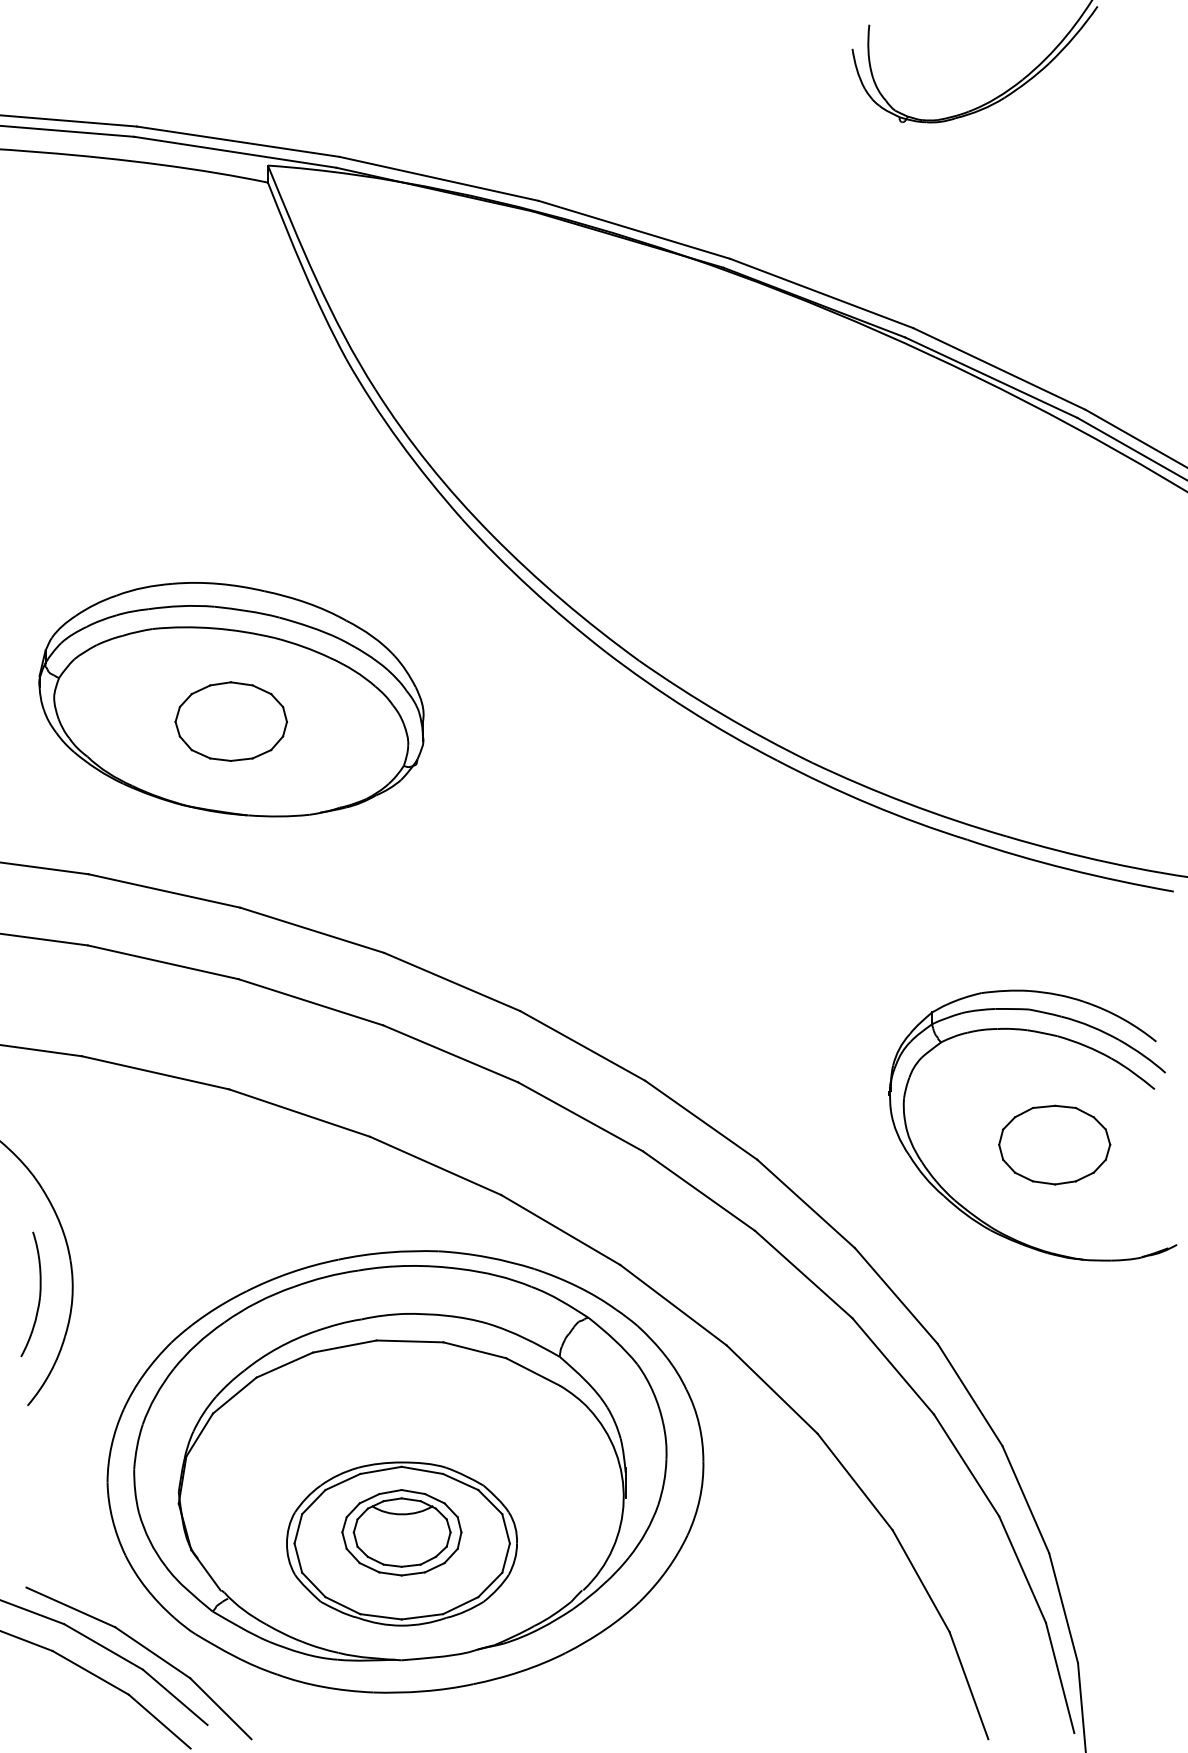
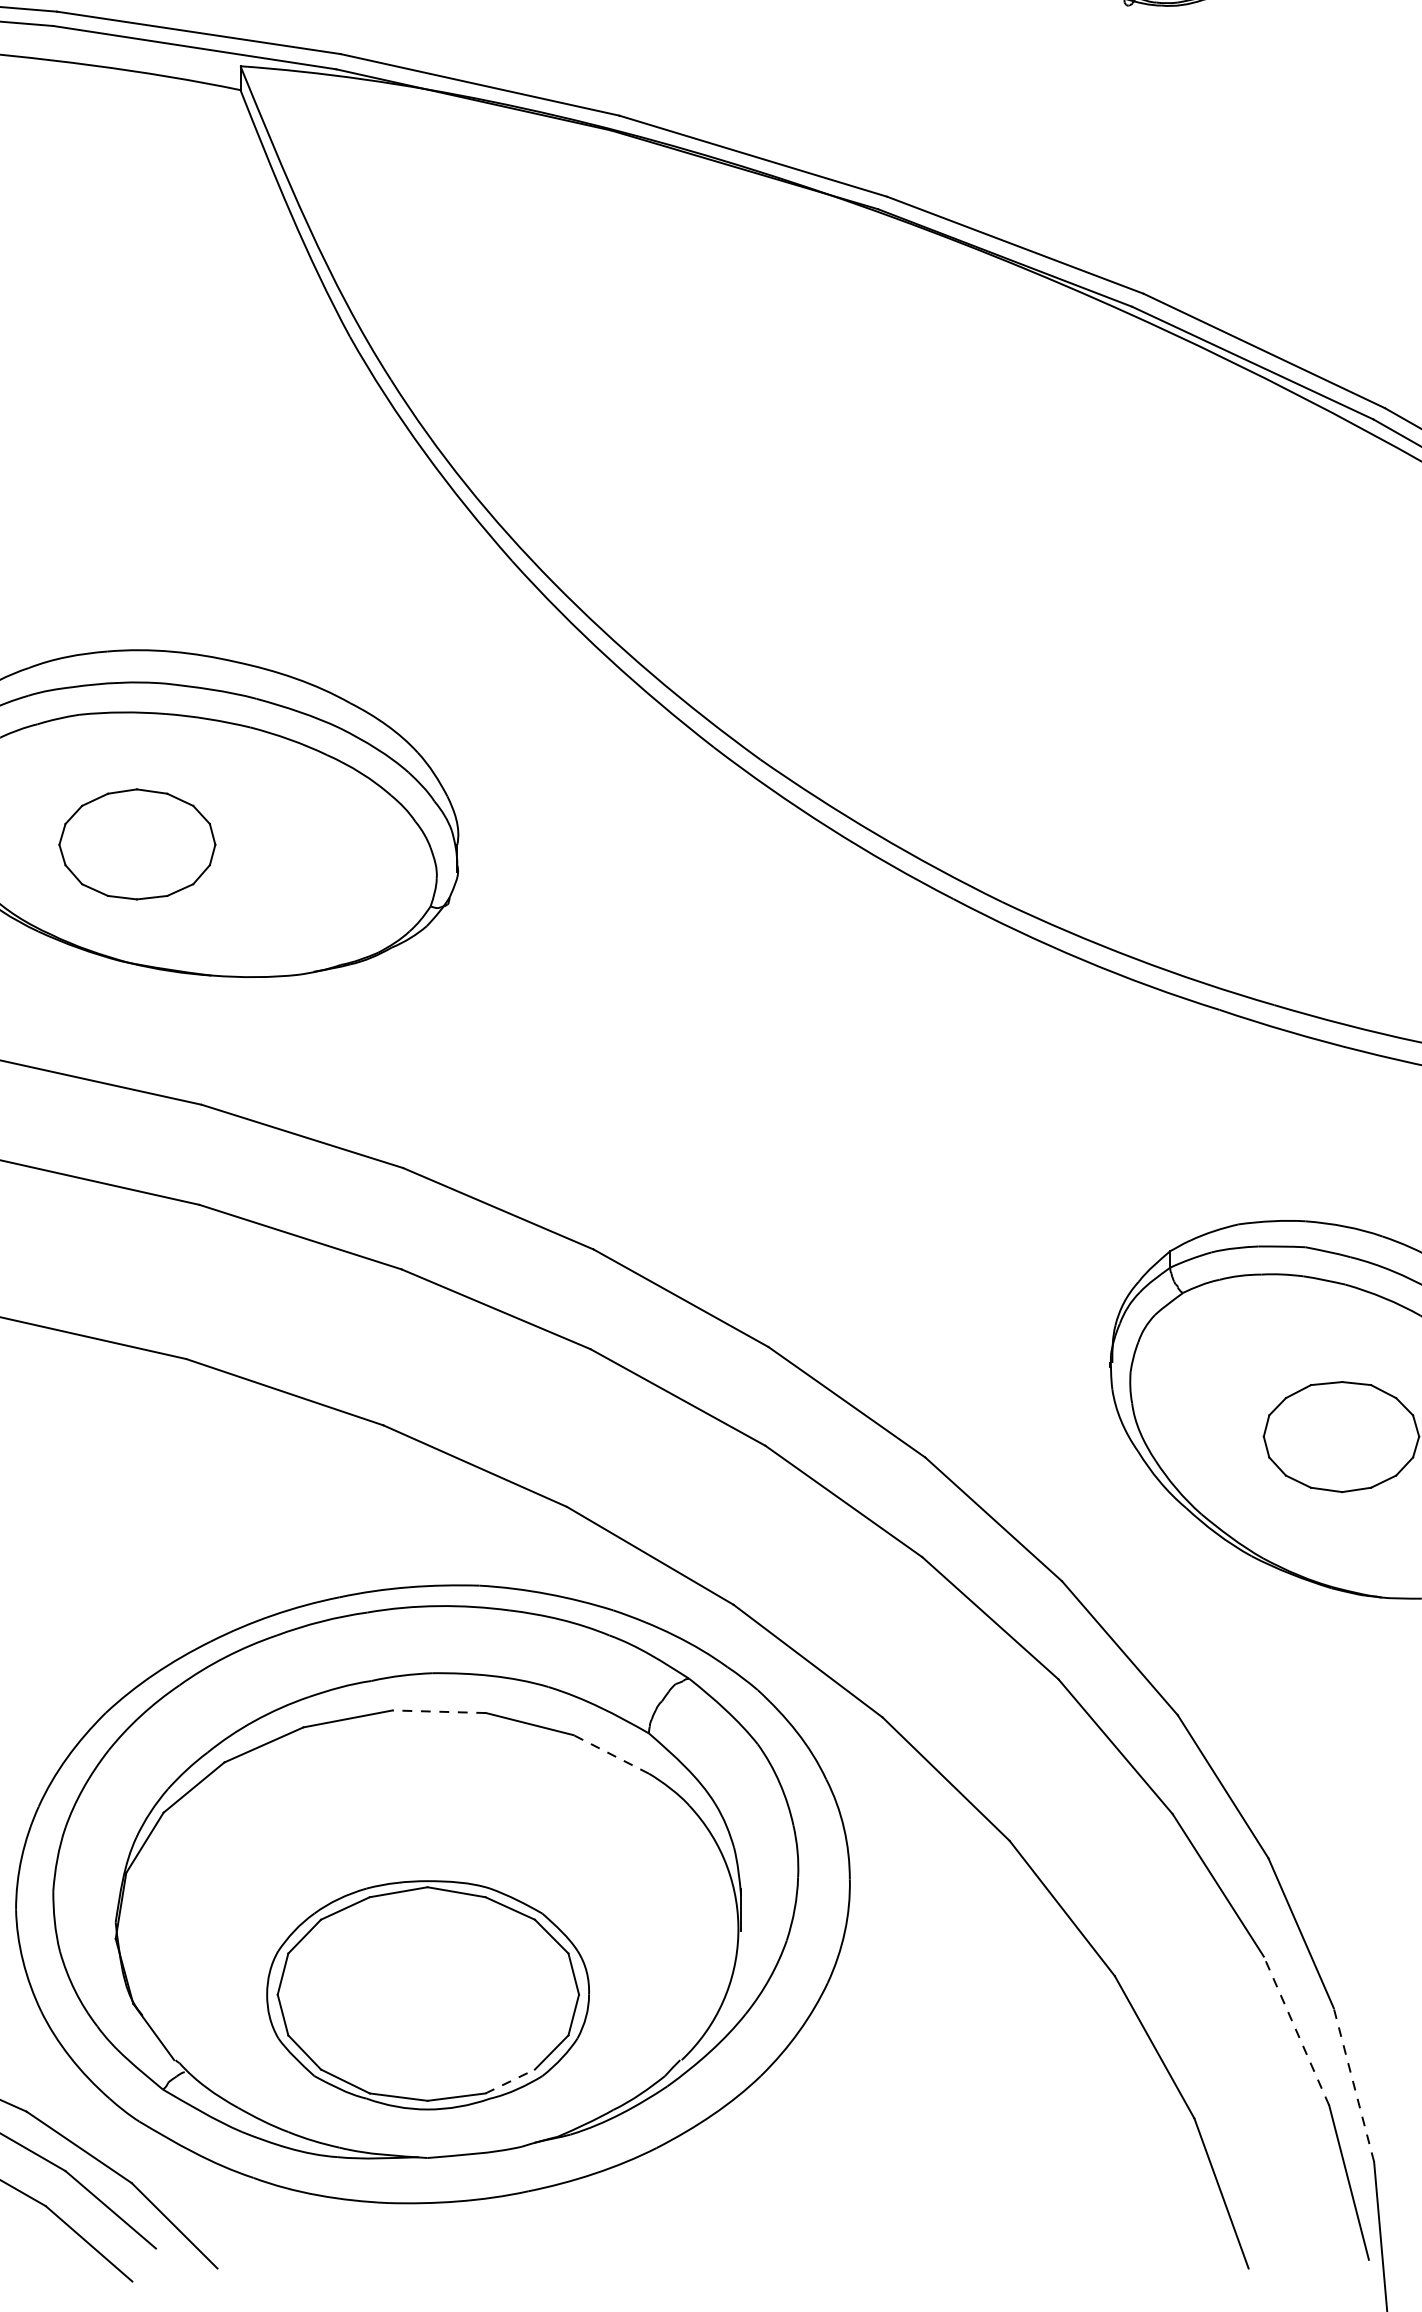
part: (230, 721) -> (136, 844), moved
line: (409, 1341) -> (438, 1711), solid -> dashed
line: (532, 1371) -> (610, 1753), solid -> dashed
part: (401, 1532) -> (427, 1979), removed
line: (1022, 1569) -> (1296, 2030), solid -> dashed
line: (460, 1605) -> (509, 2081), solid -> dashed
line: (1063, 1608) -> (1353, 2085), solid -> dashed

